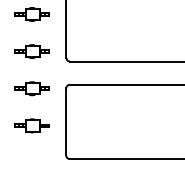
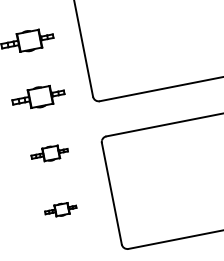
part: (31, 88) -> (49, 153), size x0.7
part: (31, 125) -> (60, 209), size x0.6

